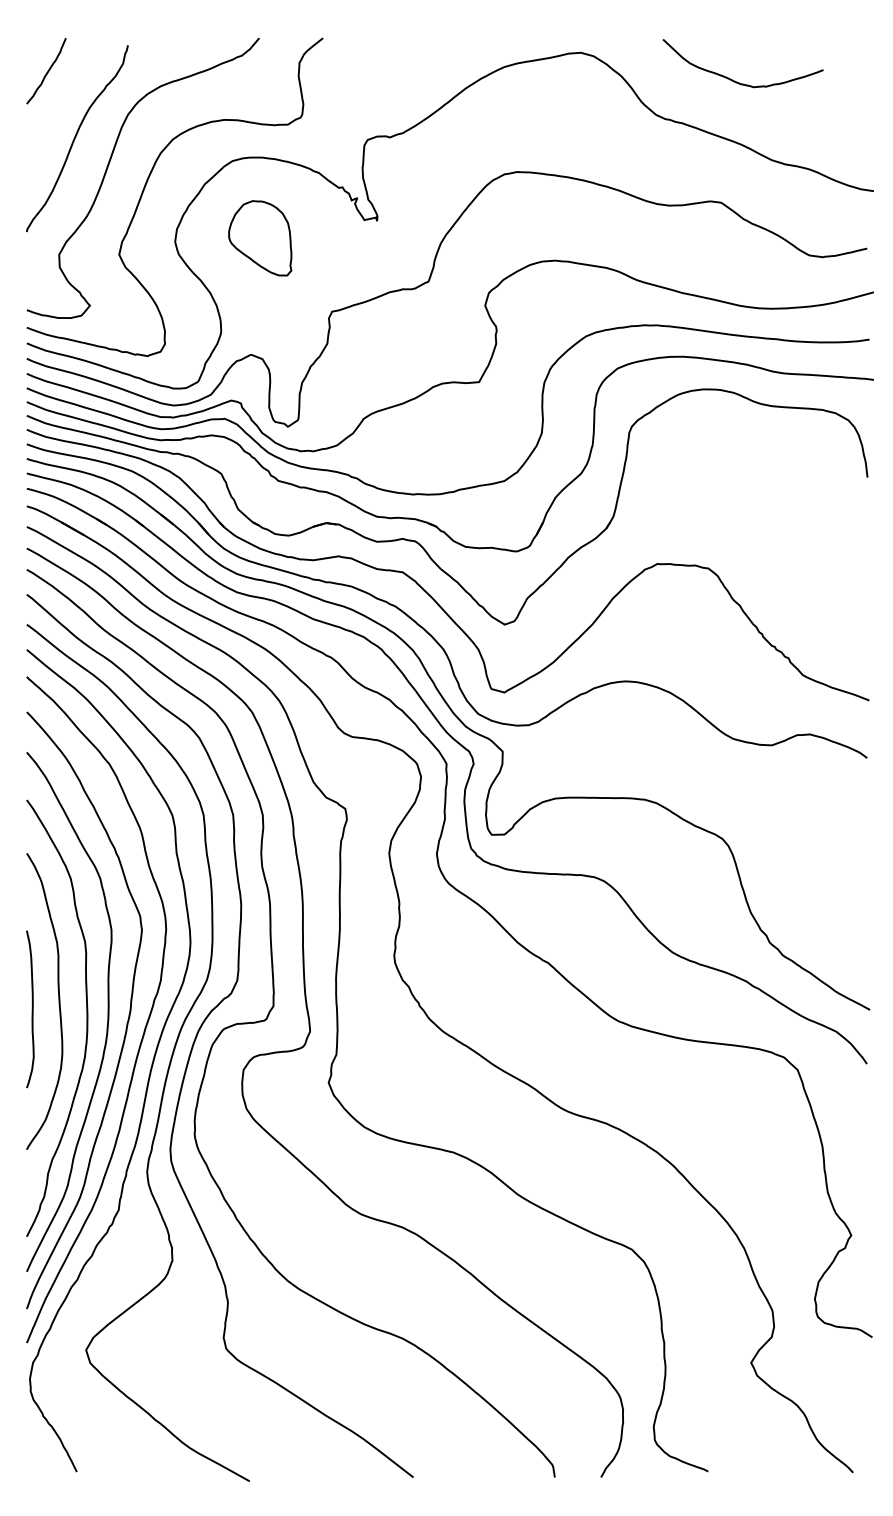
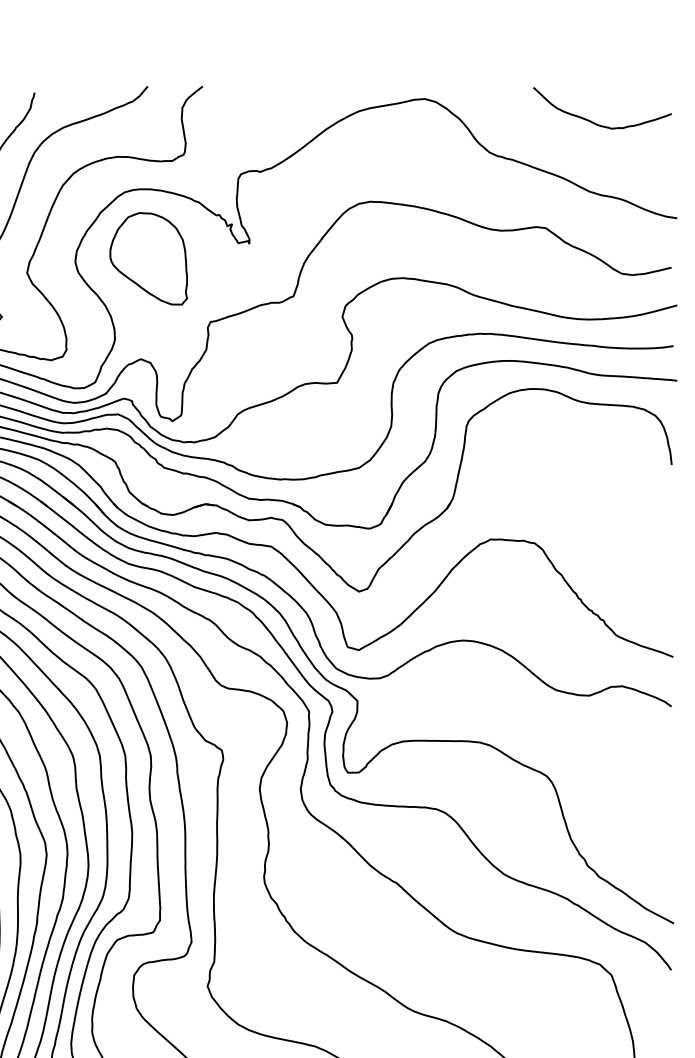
curve: (737, 81) -> (597, 123), moved
part: (259, 238) -> (147, 259), size x1.43

